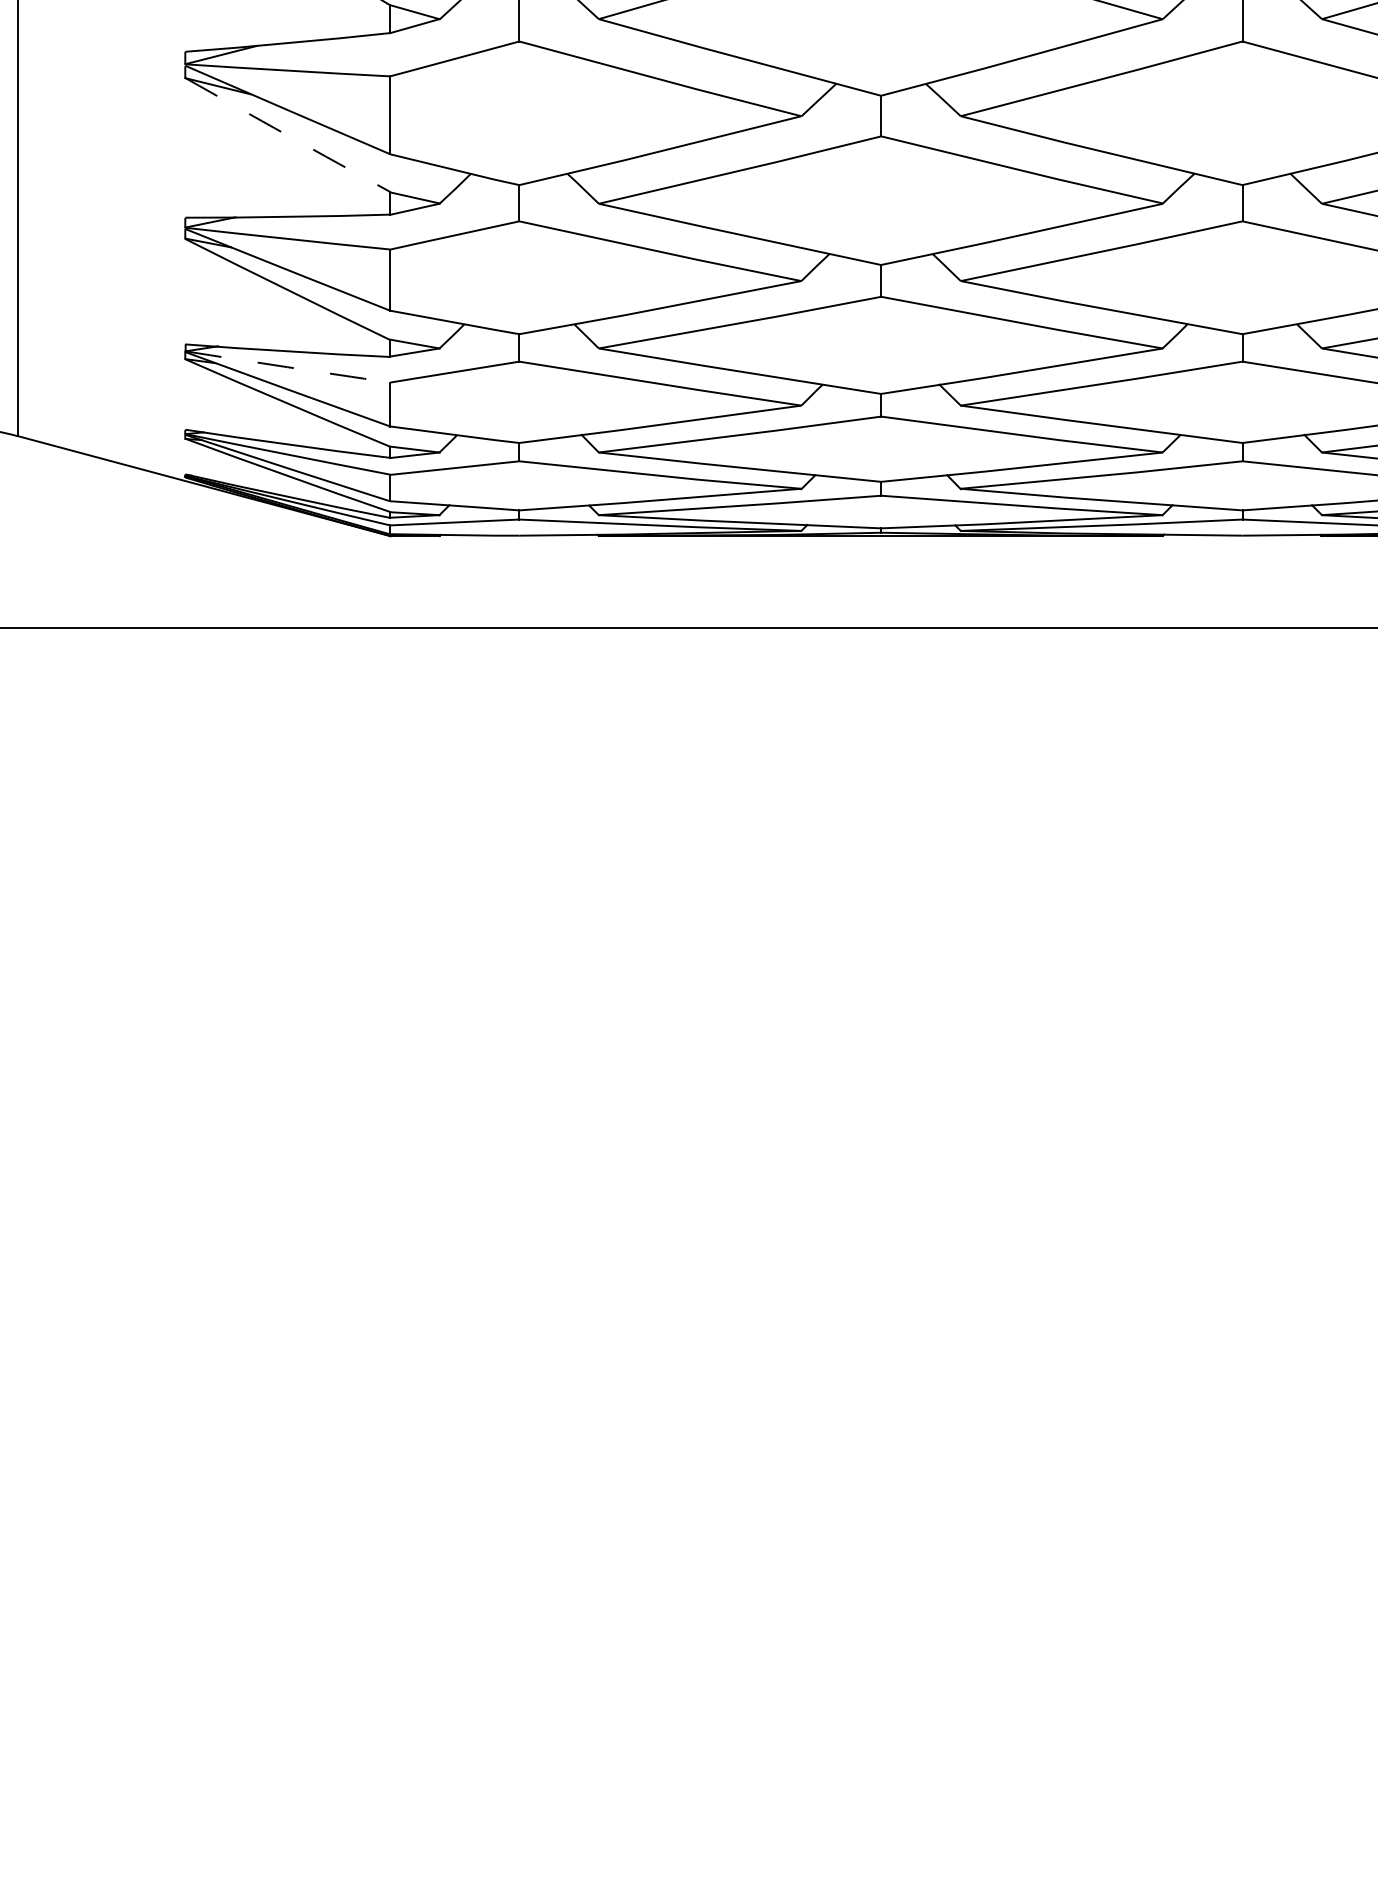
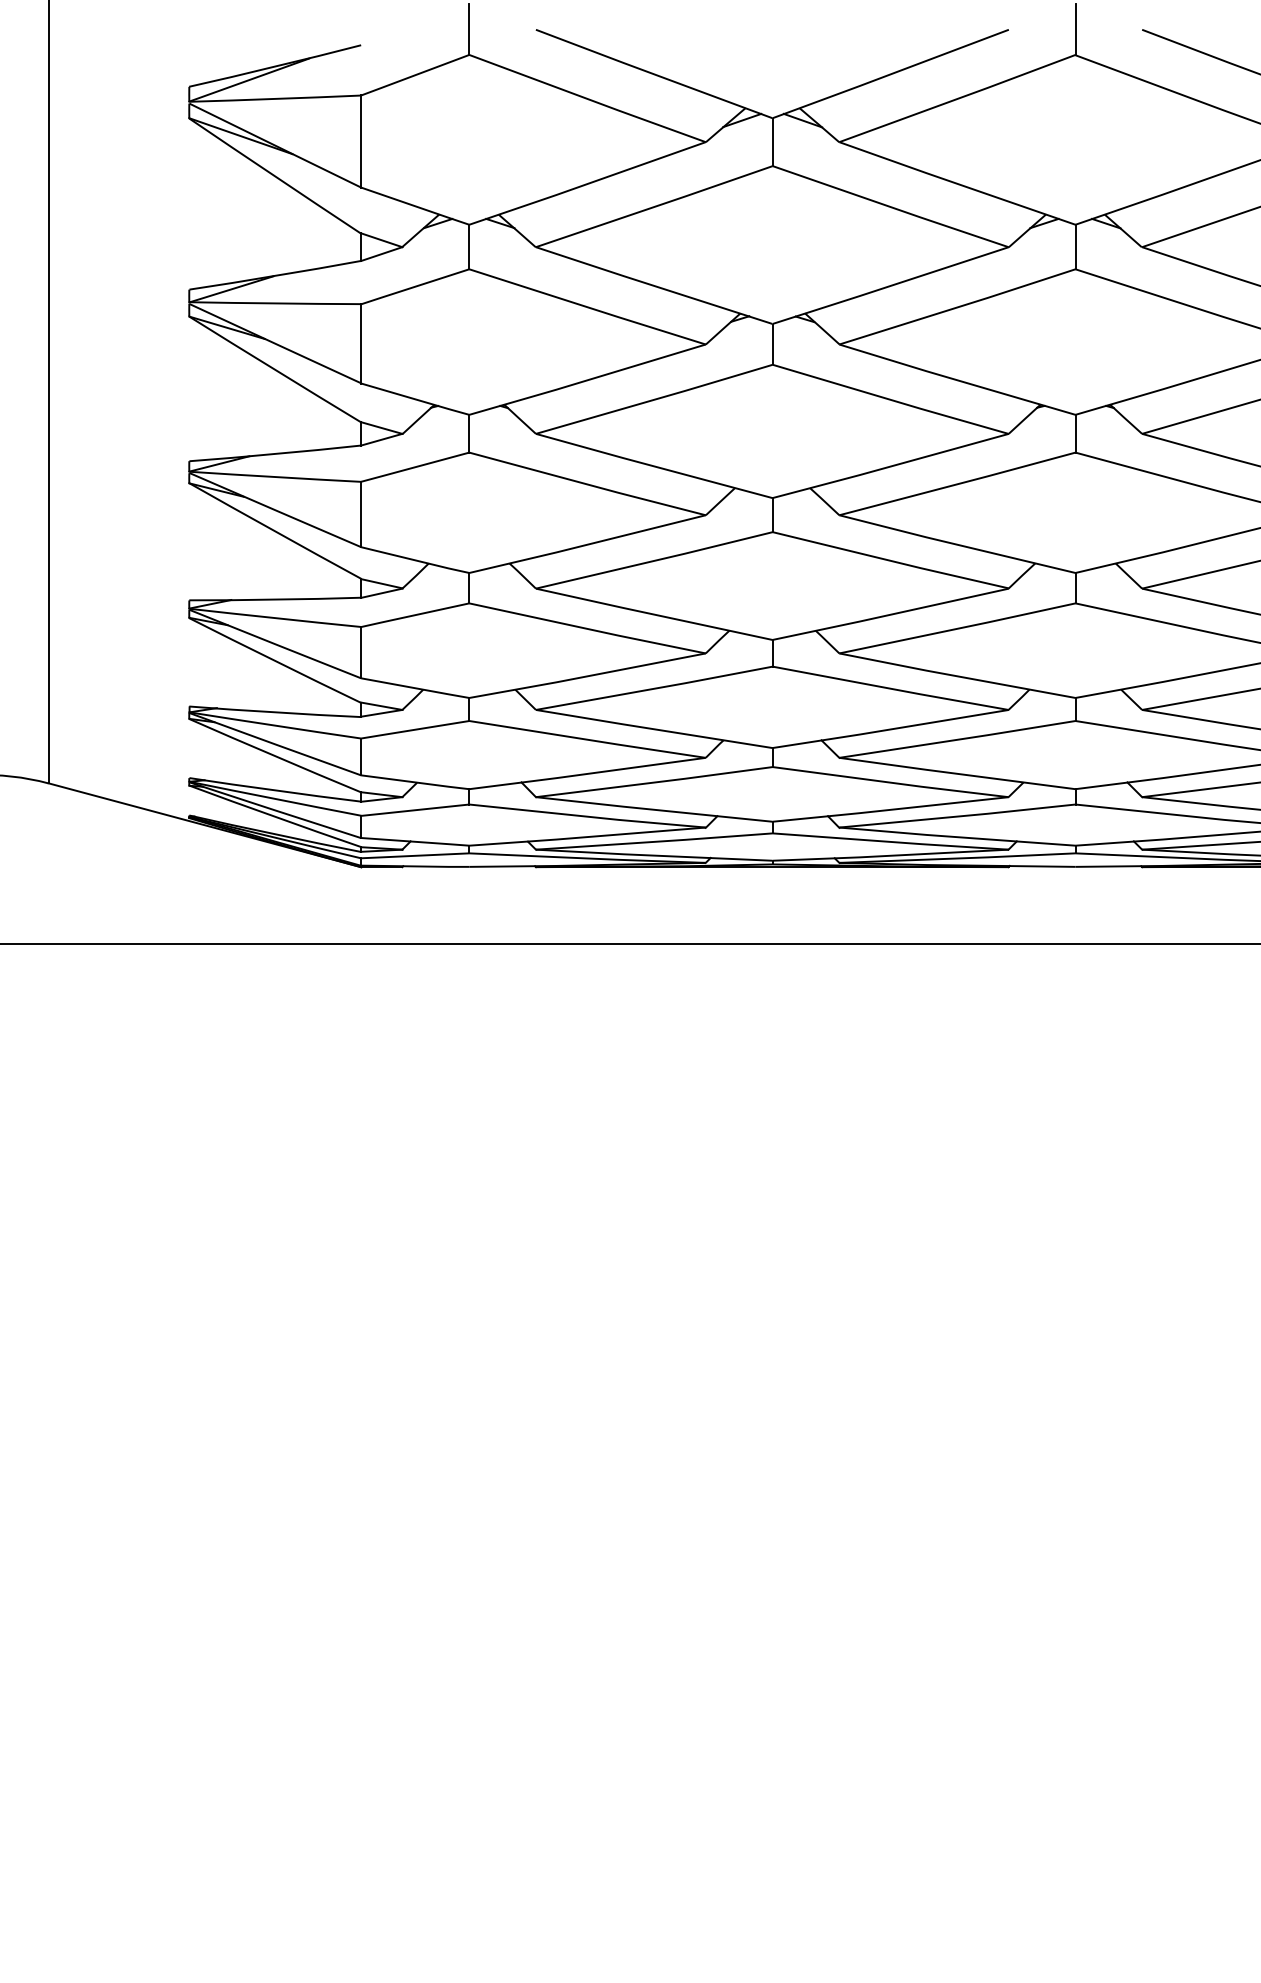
arc: (288, 135) -> (275, 531), dashed -> solid
arc: (288, 367) -> (275, 725), dashed -> solid

